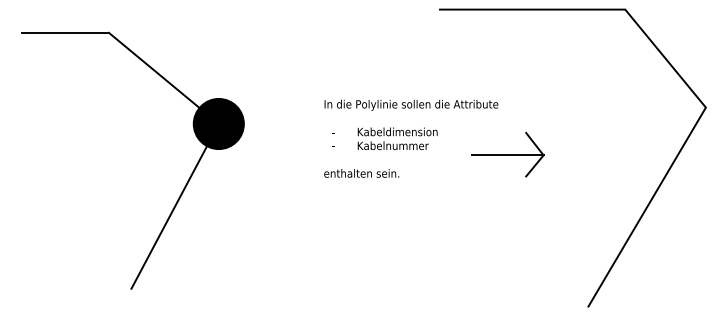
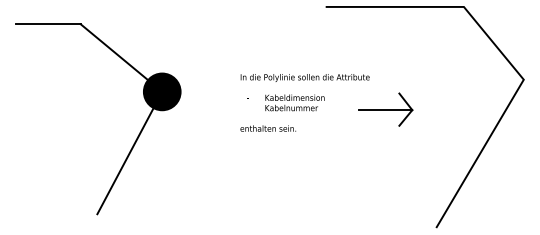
part: (507, 154) -> (385, 109), moved

